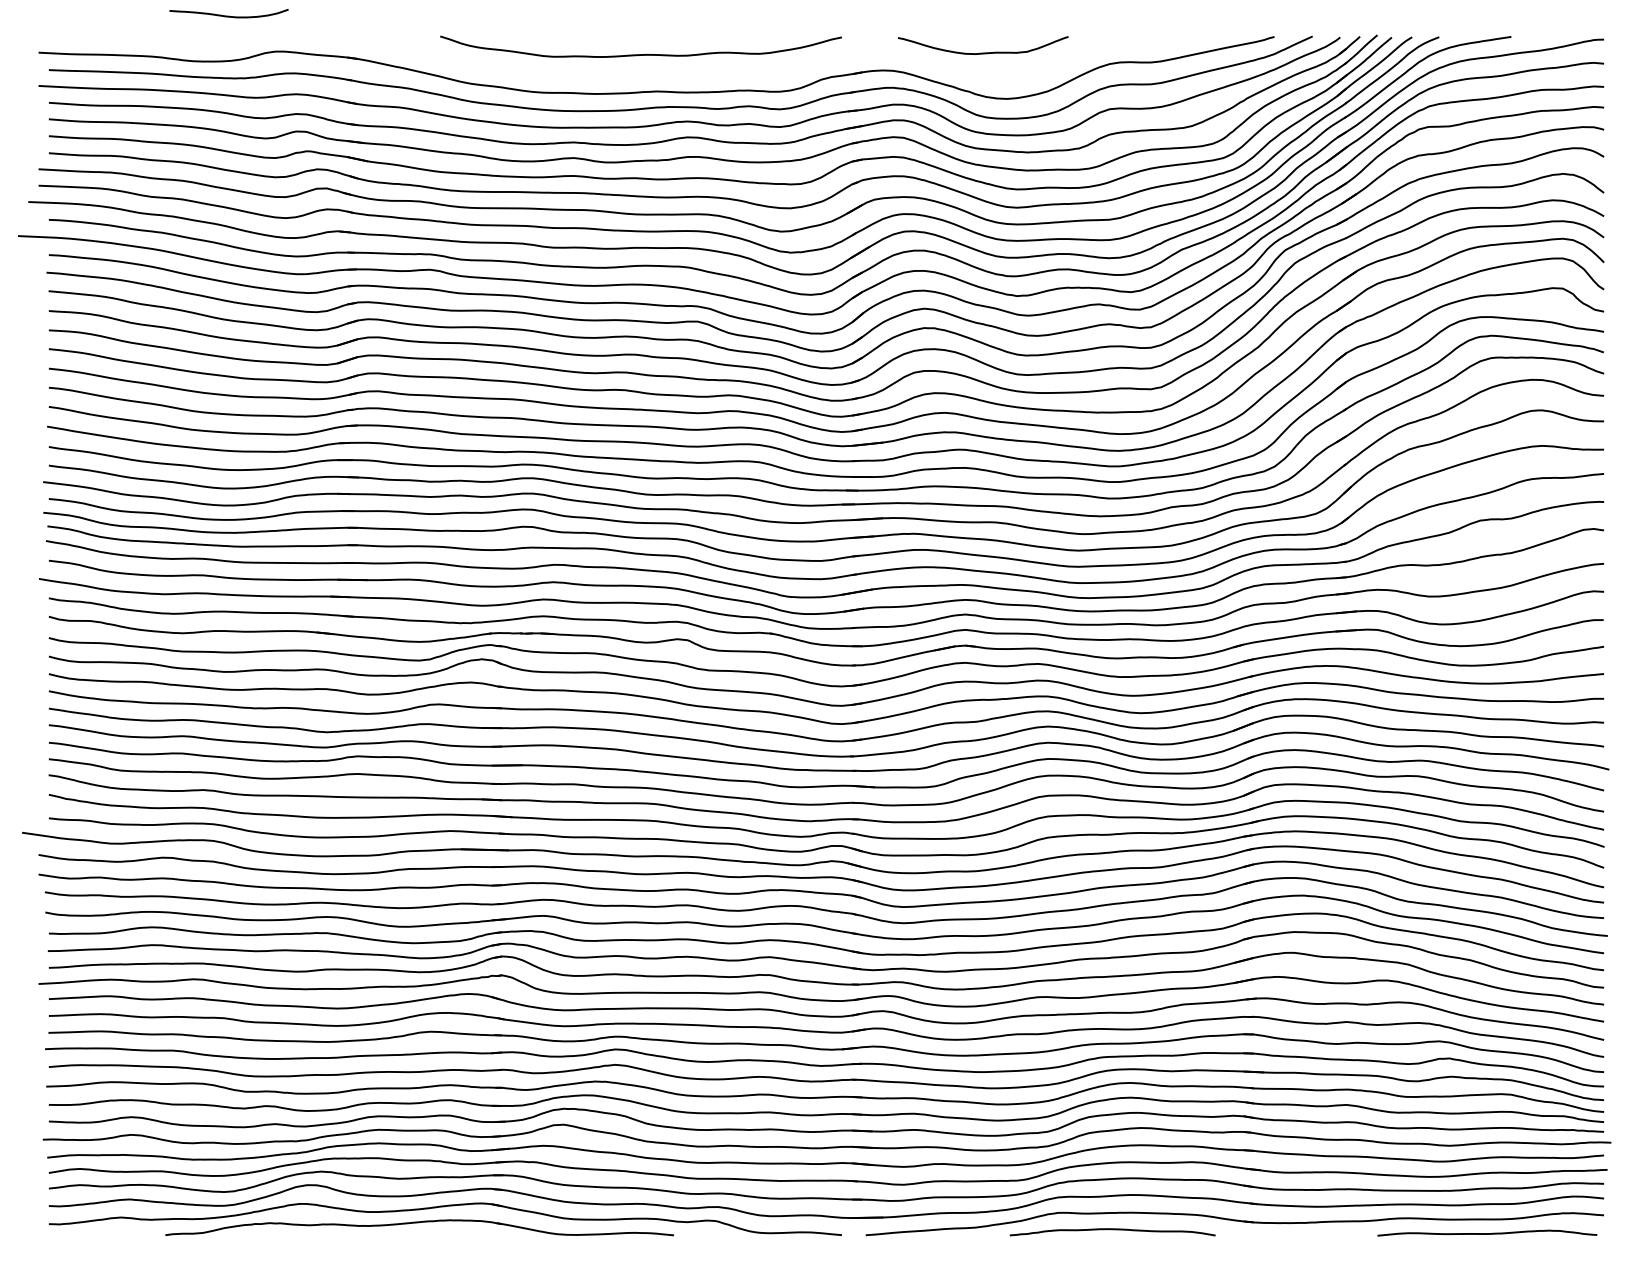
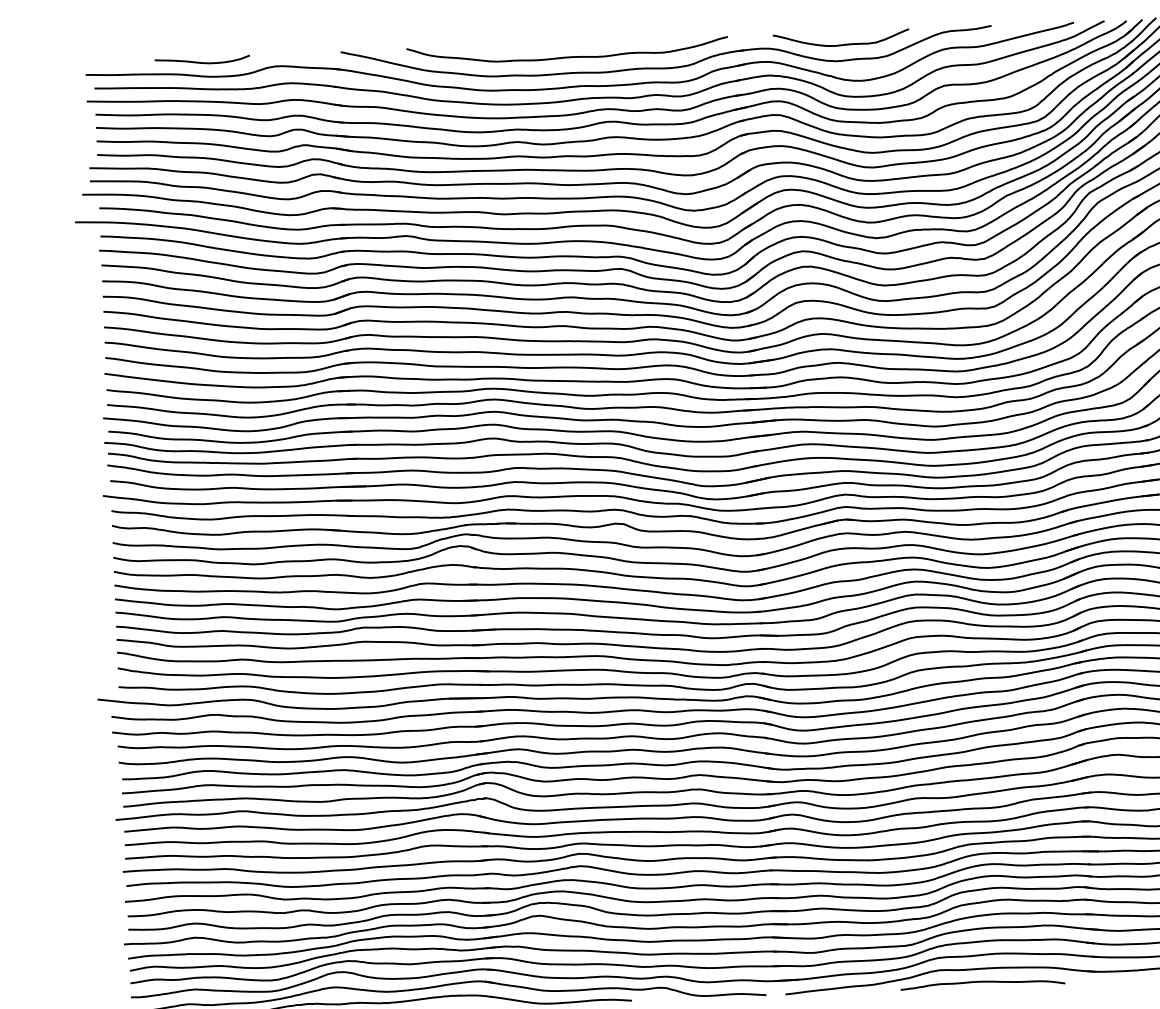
curve: (228, 15) -> (202, 62), moved
part: (764, 72) -> (667, 67), added

